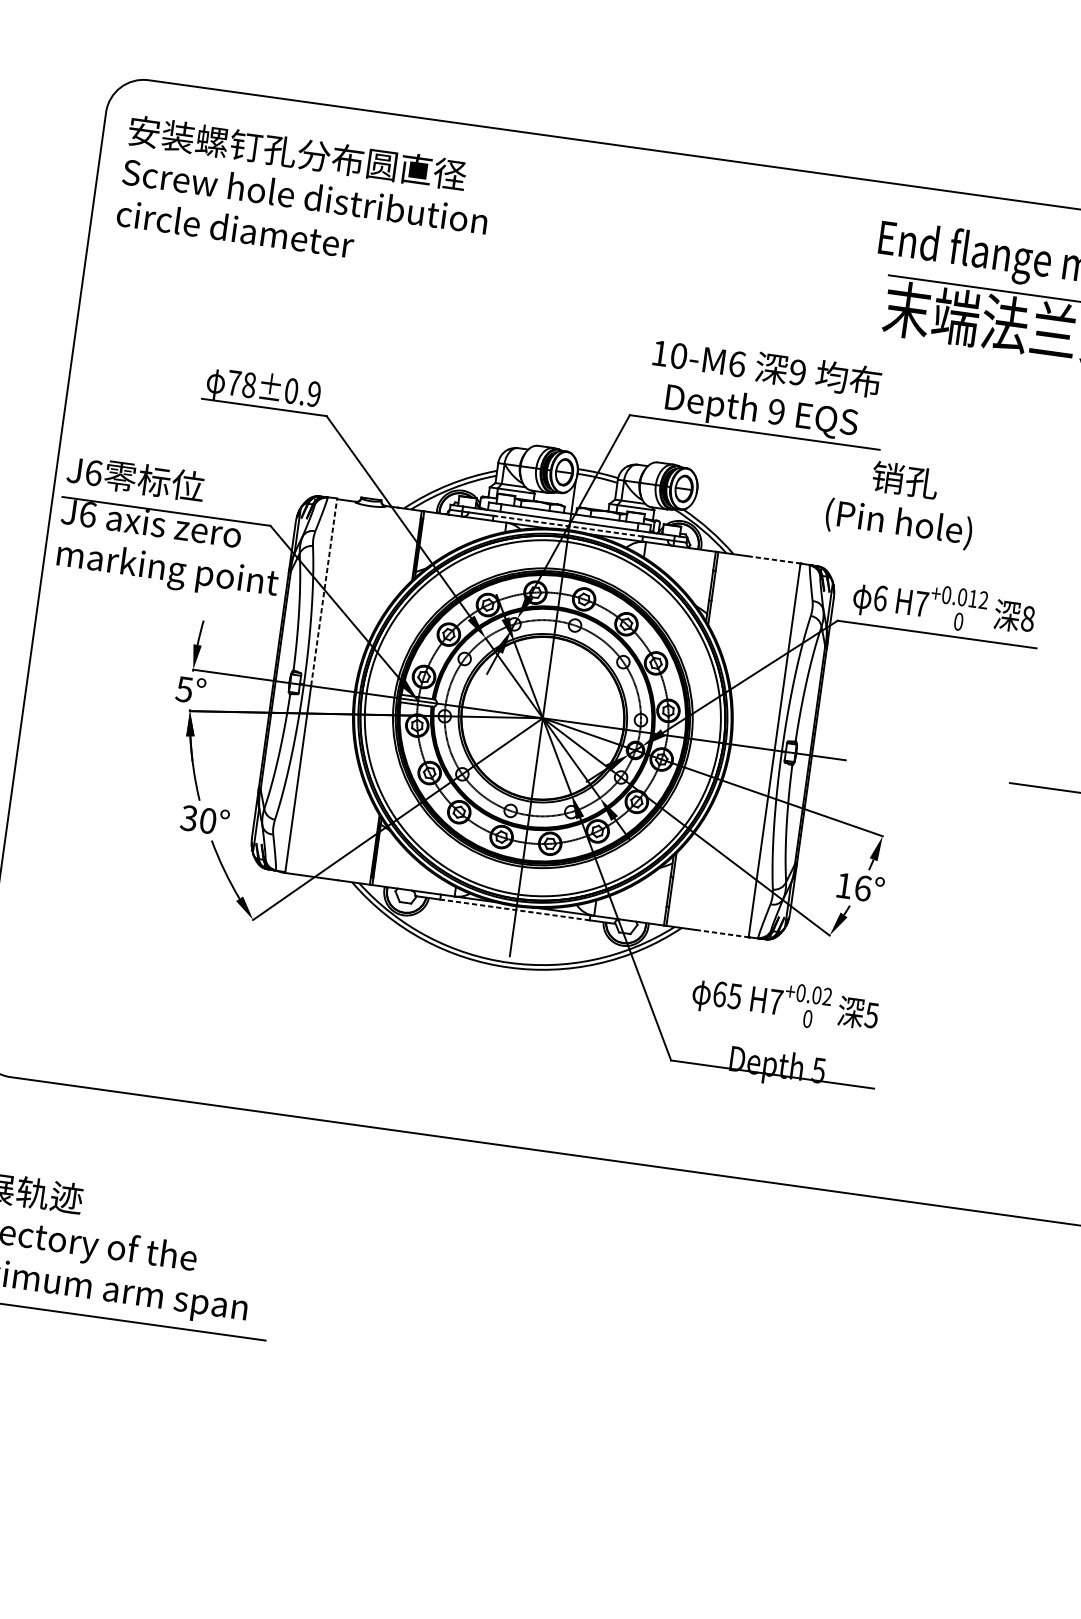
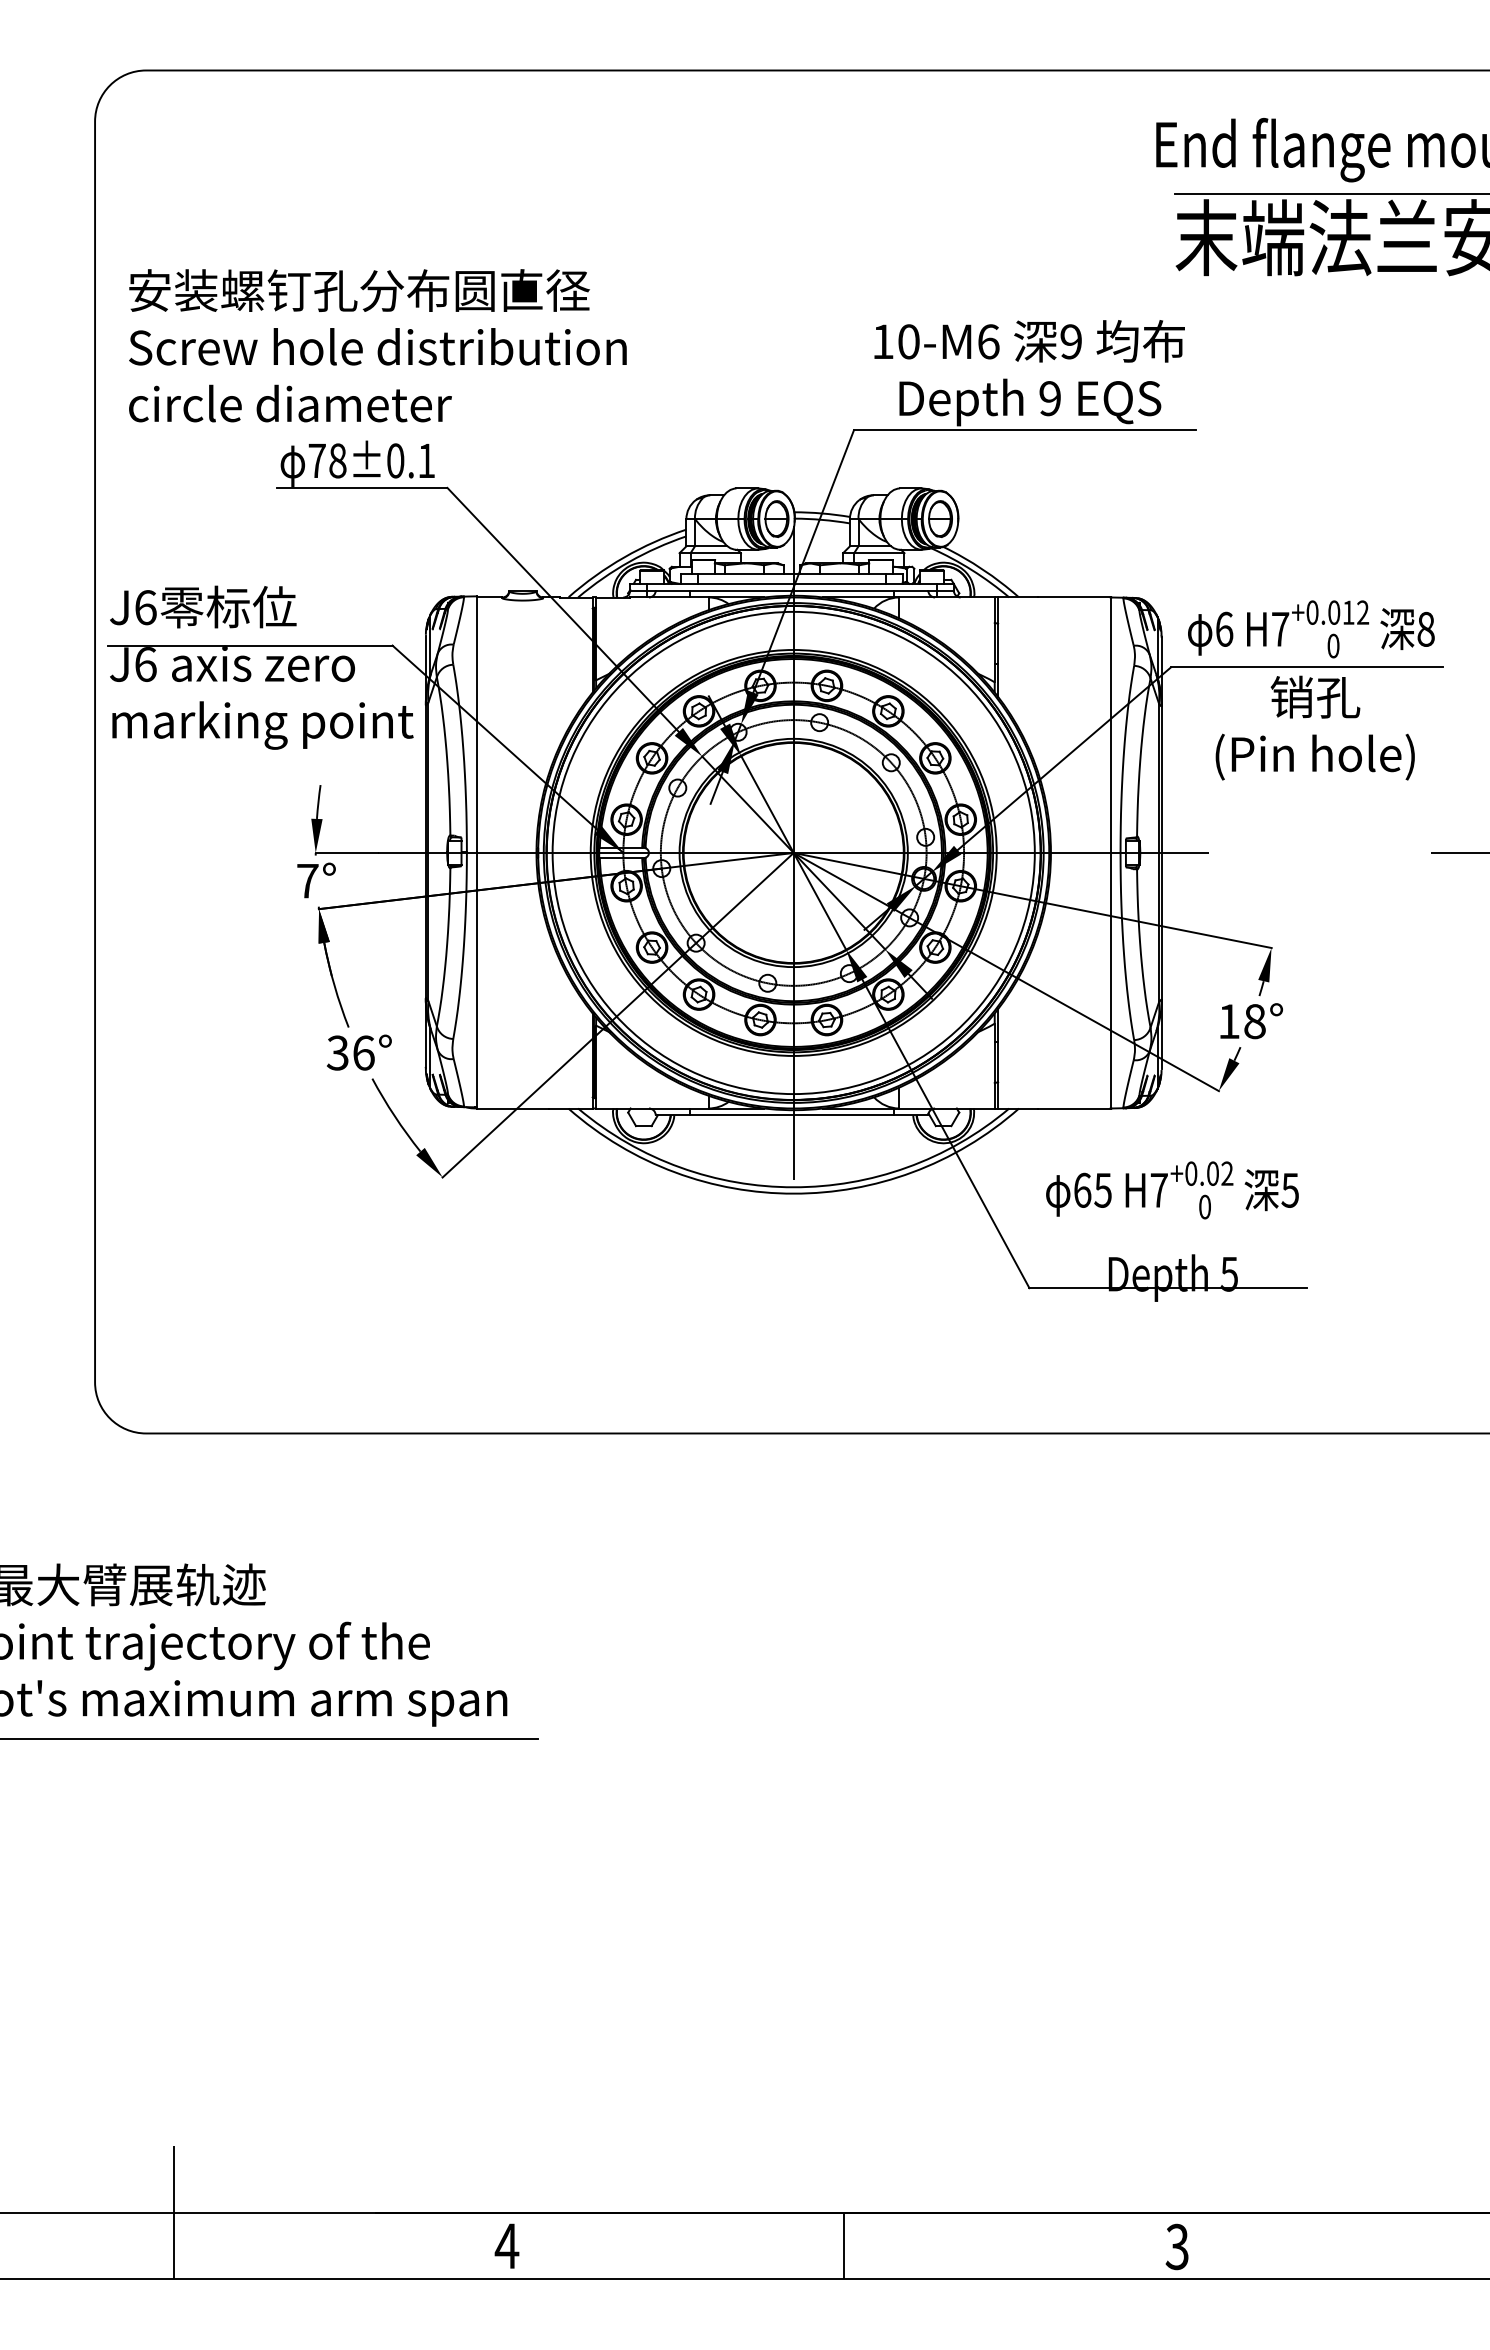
text: (305, 195) -> (377, 345), moved
text: (314, 393) -> (426, 460), 78±0.9 -> 78±0.1
text: (901, 502) -> (1314, 727), moved
line: (567, 526) -> (791, 590), dashed -> solid
line: (774, 559) -> (1074, 597), dashed -> solid
line: (324, 591) -> (476, 723), dashed -> solid
text: (184, 689) -> (307, 881), 5° -> 7°
text: (207, 820) -> (363, 1052), 30° -> 36°
text: (862, 888) -> (1254, 1021), 16° -> 18°
line: (514, 910) -> (791, 1115), dashed -> solid
line: (722, 933) -> (1074, 1108), dashed -> solid

